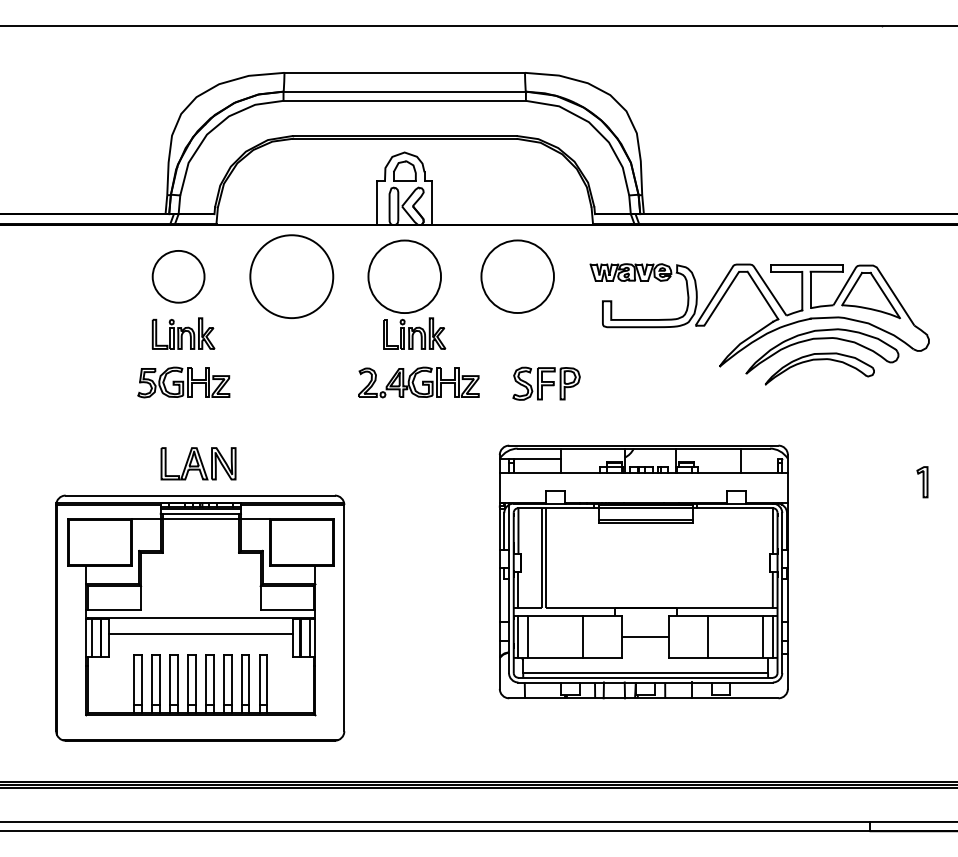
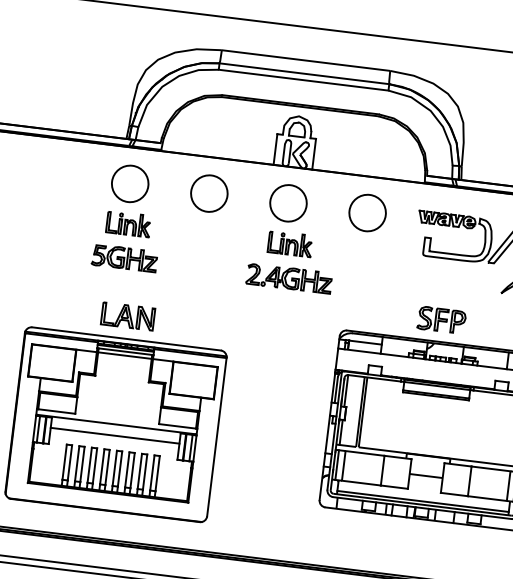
circle: (291, 276) -> (209, 193), size x0.62
circle: (404, 276) -> (288, 203), size x0.71
circle: (517, 276) -> (367, 212), size x0.71
part: (546, 383) -> (441, 320), moved

